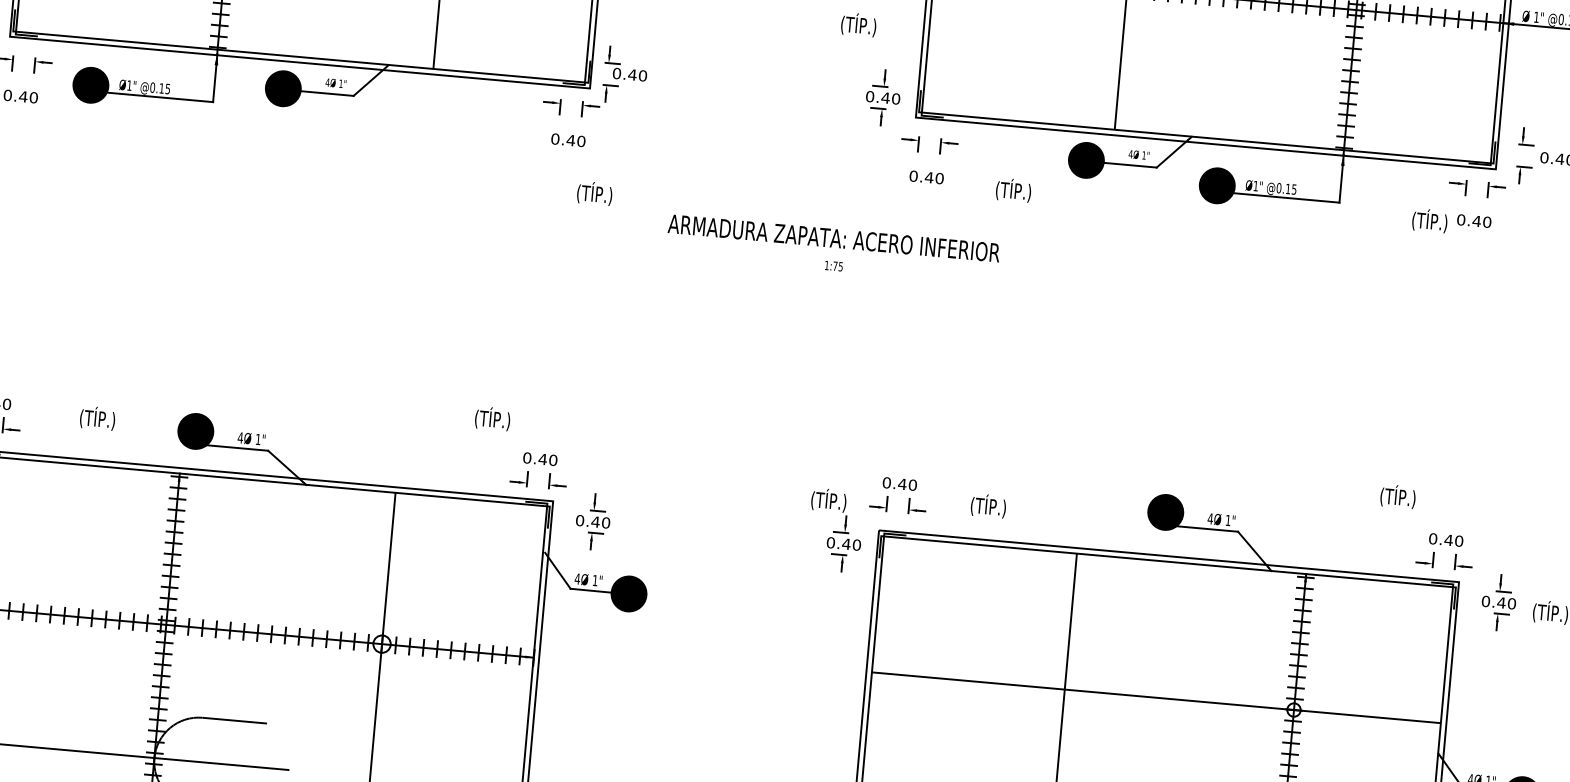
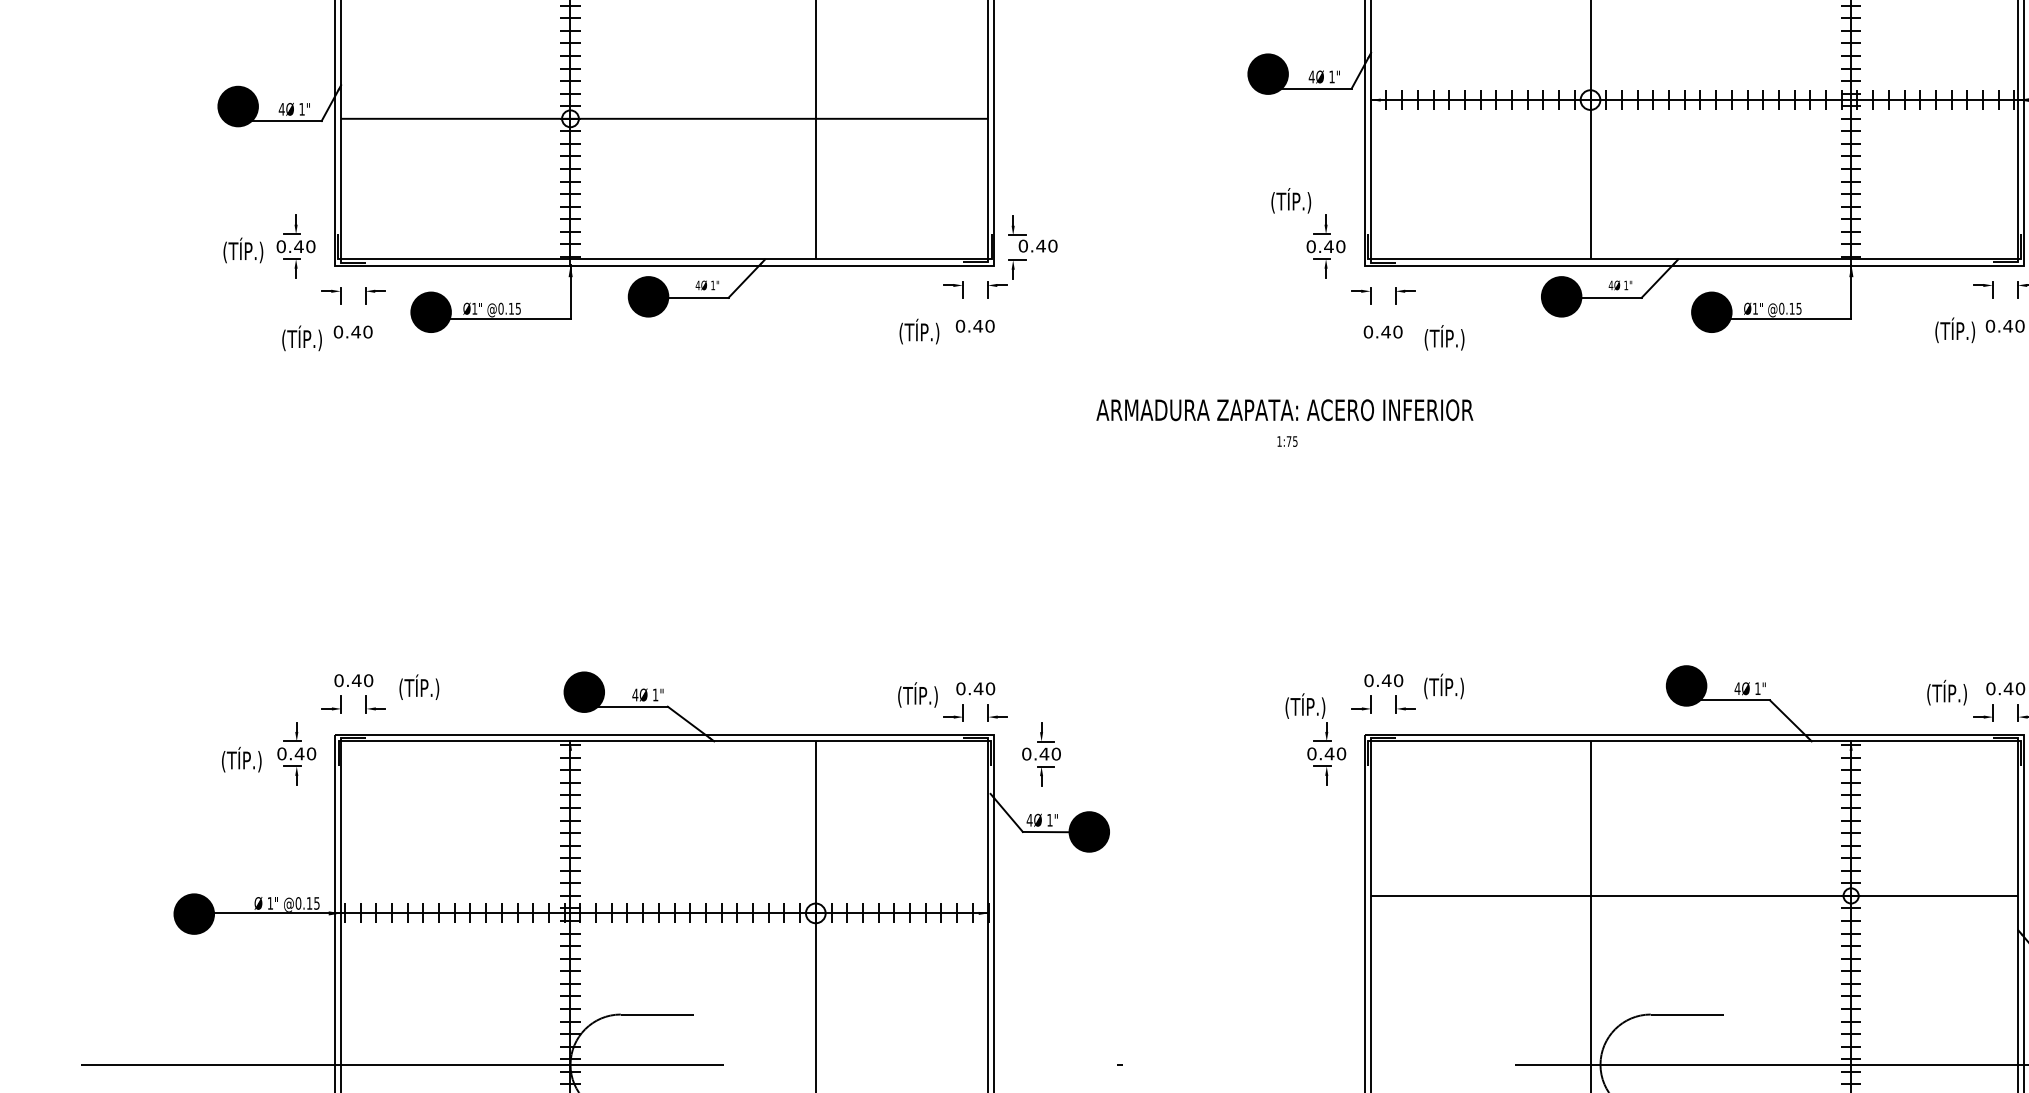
text: (859, 24) -> (1291, 200), moved
text: (1013, 189) -> (1444, 337), moved
text: (594, 193) -> (919, 331), moved
text: (97, 417) -> (419, 686), moved
text: (492, 418) -> (917, 694), moved
text: (1397, 496) -> (1946, 692), moved
text: (988, 505) -> (1443, 686), moved

